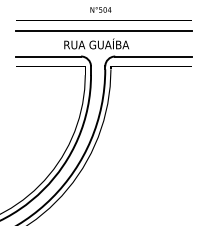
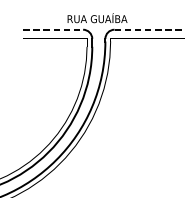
line: (103, 30) -> (103, 5), removed
line: (48, 56) -> (53, 29), solid -> dashed
line: (153, 56) -> (149, 29), solid -> dashed

